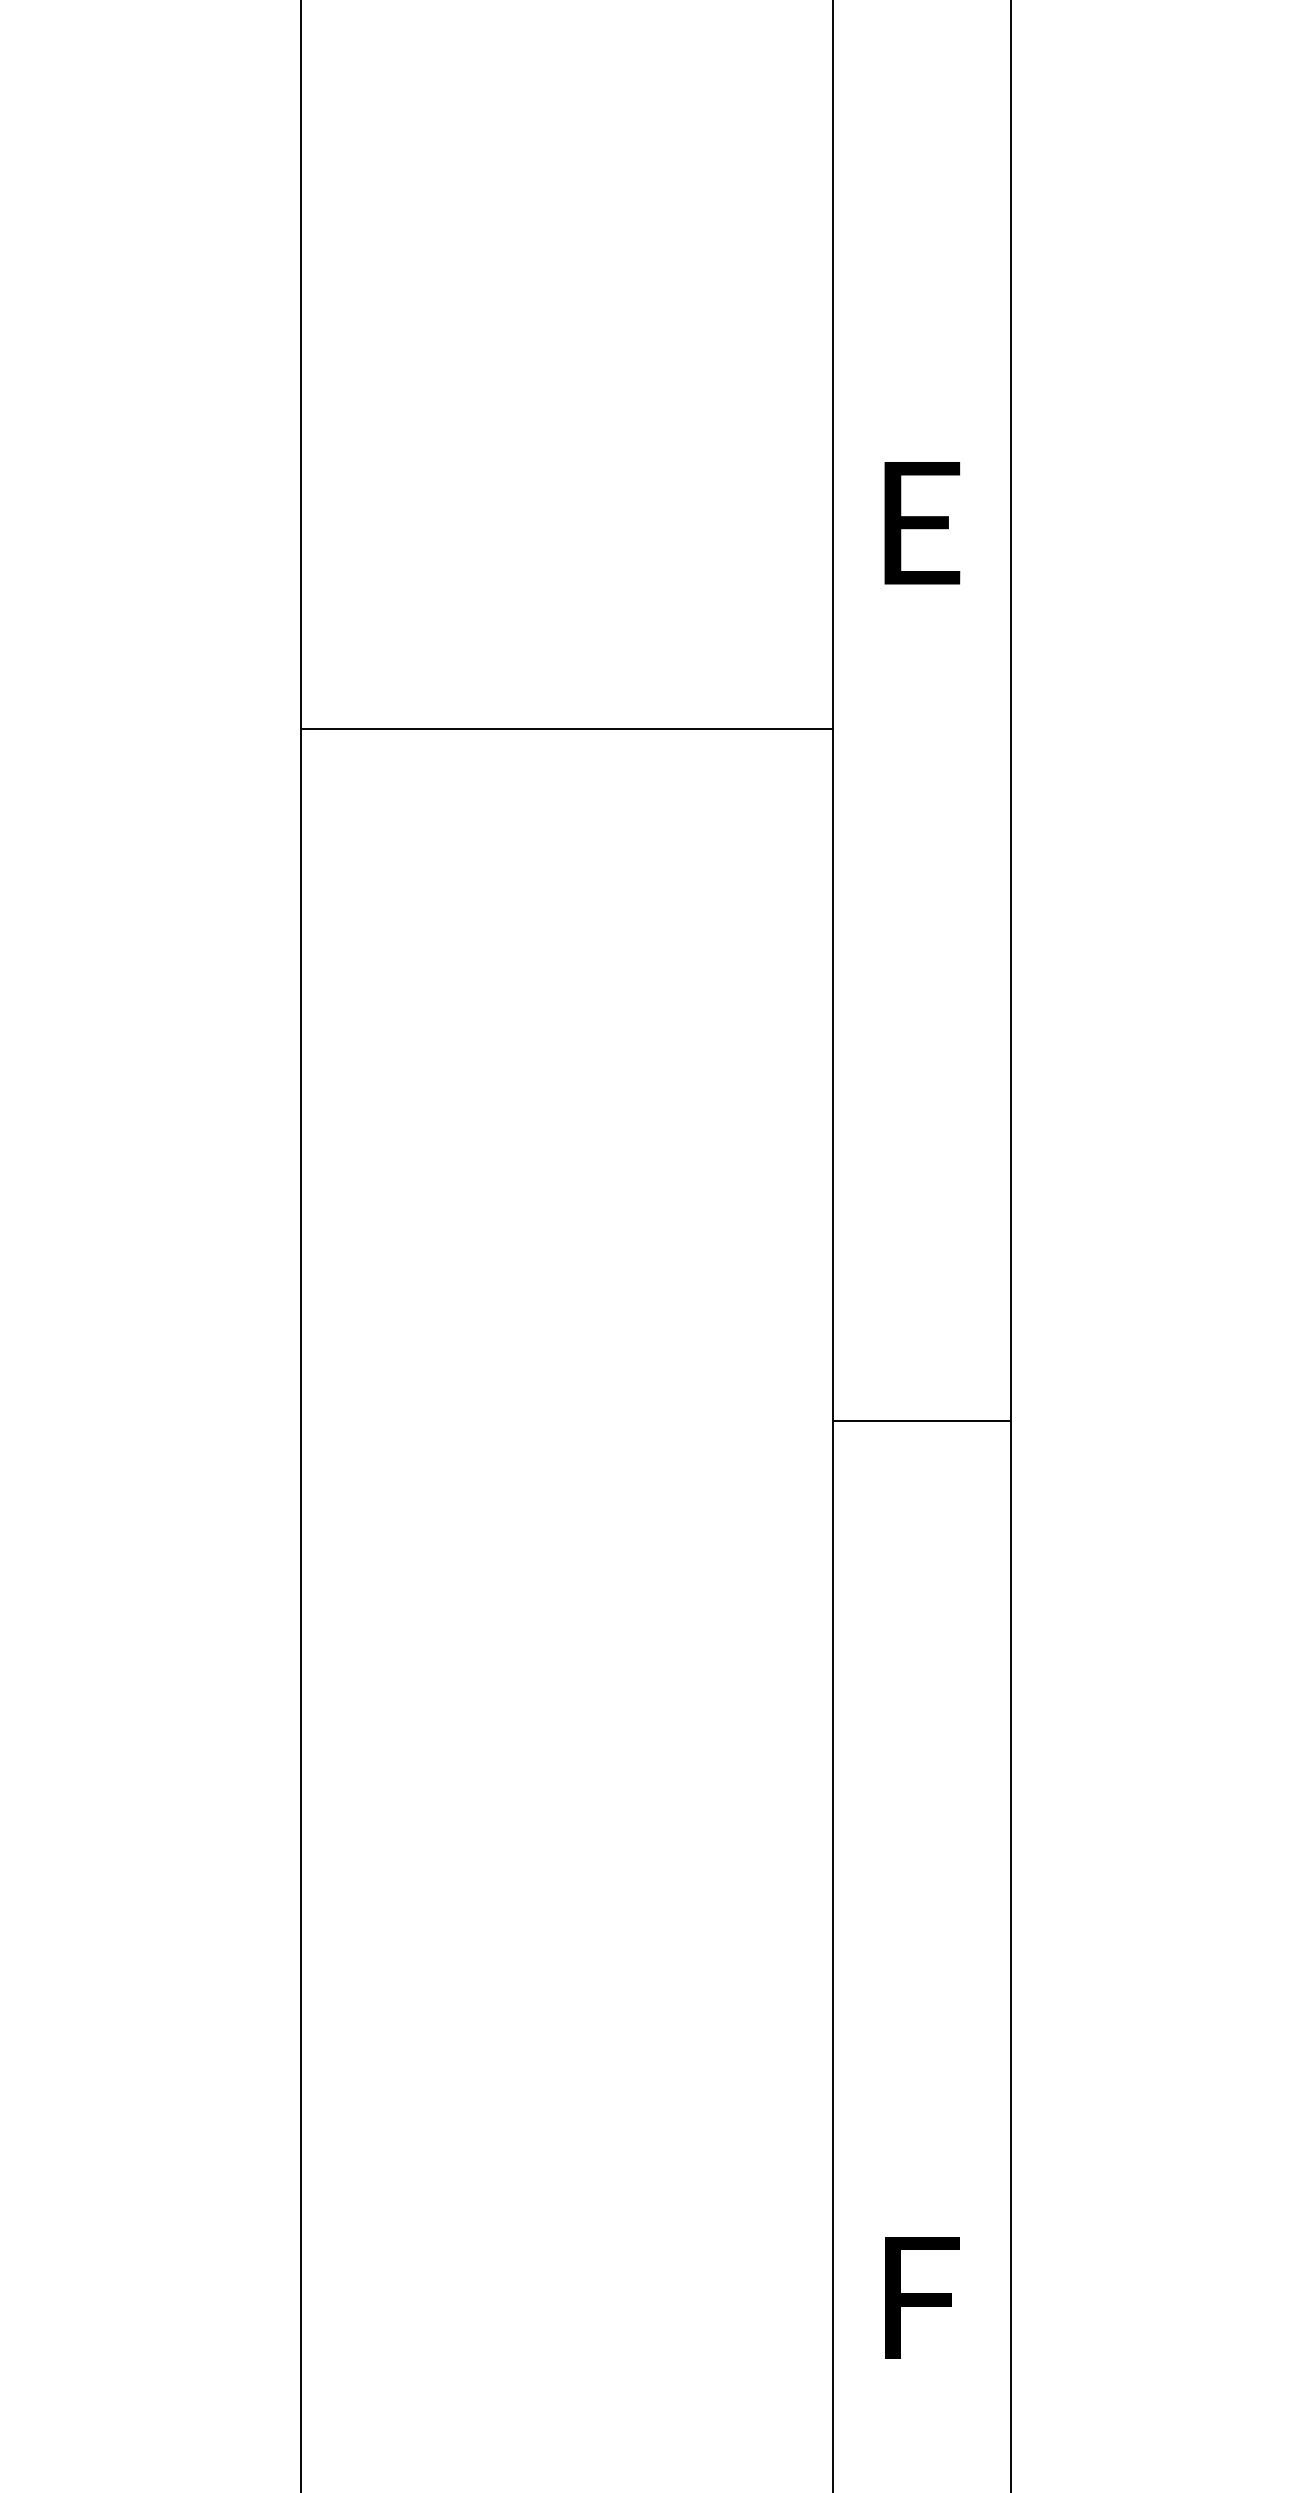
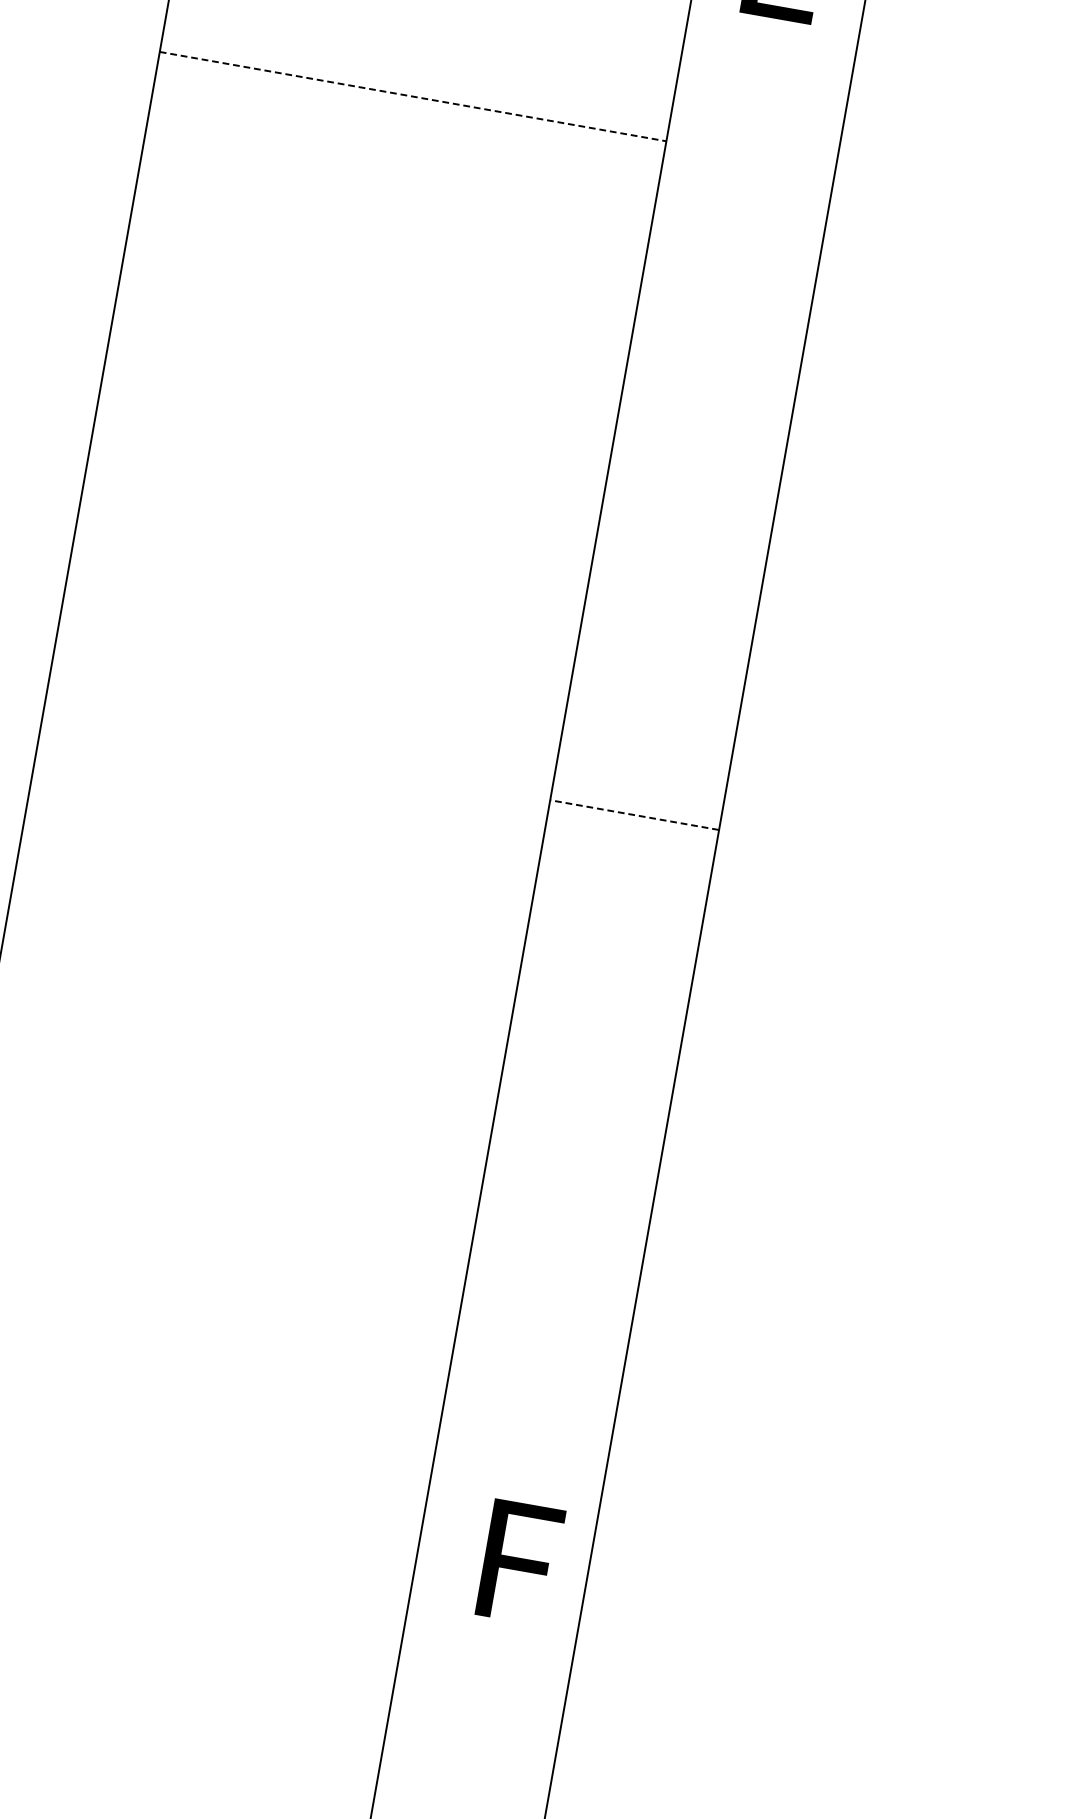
line: (567, 728) -> (413, 96), solid -> dashed
line: (922, 1421) -> (634, 815), solid -> dashed
text: (922, 2297) -> (520, 1562), moved

